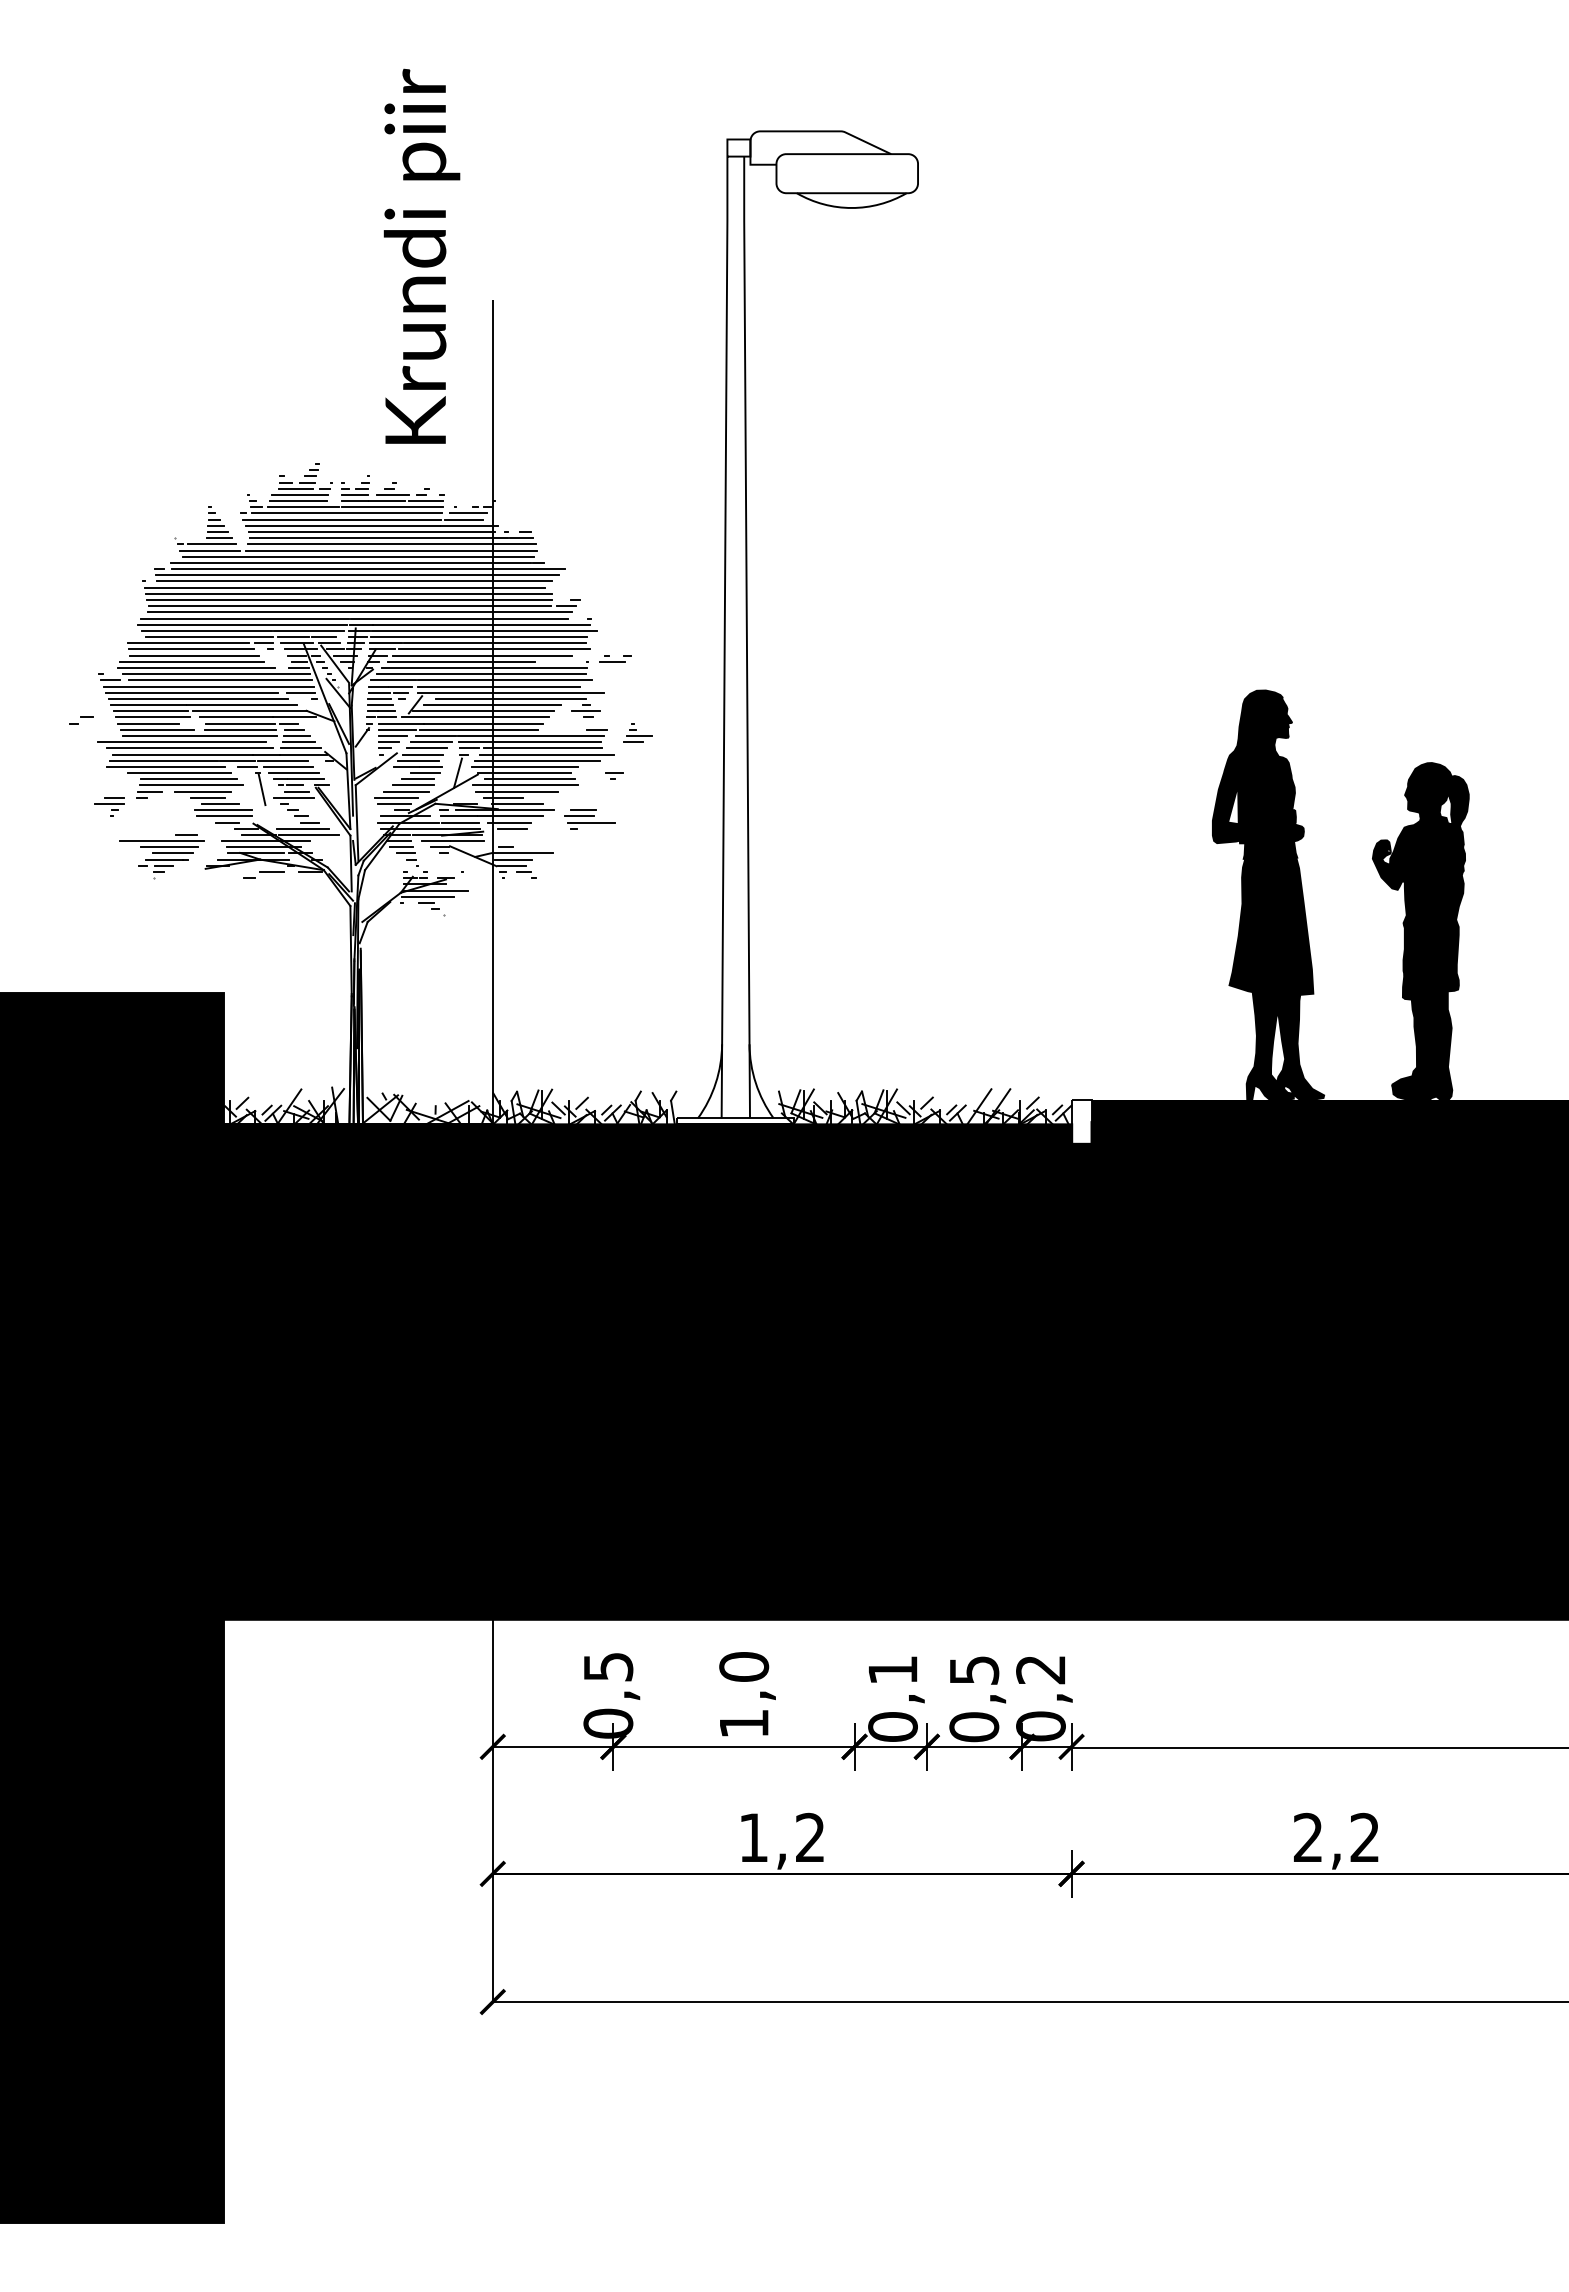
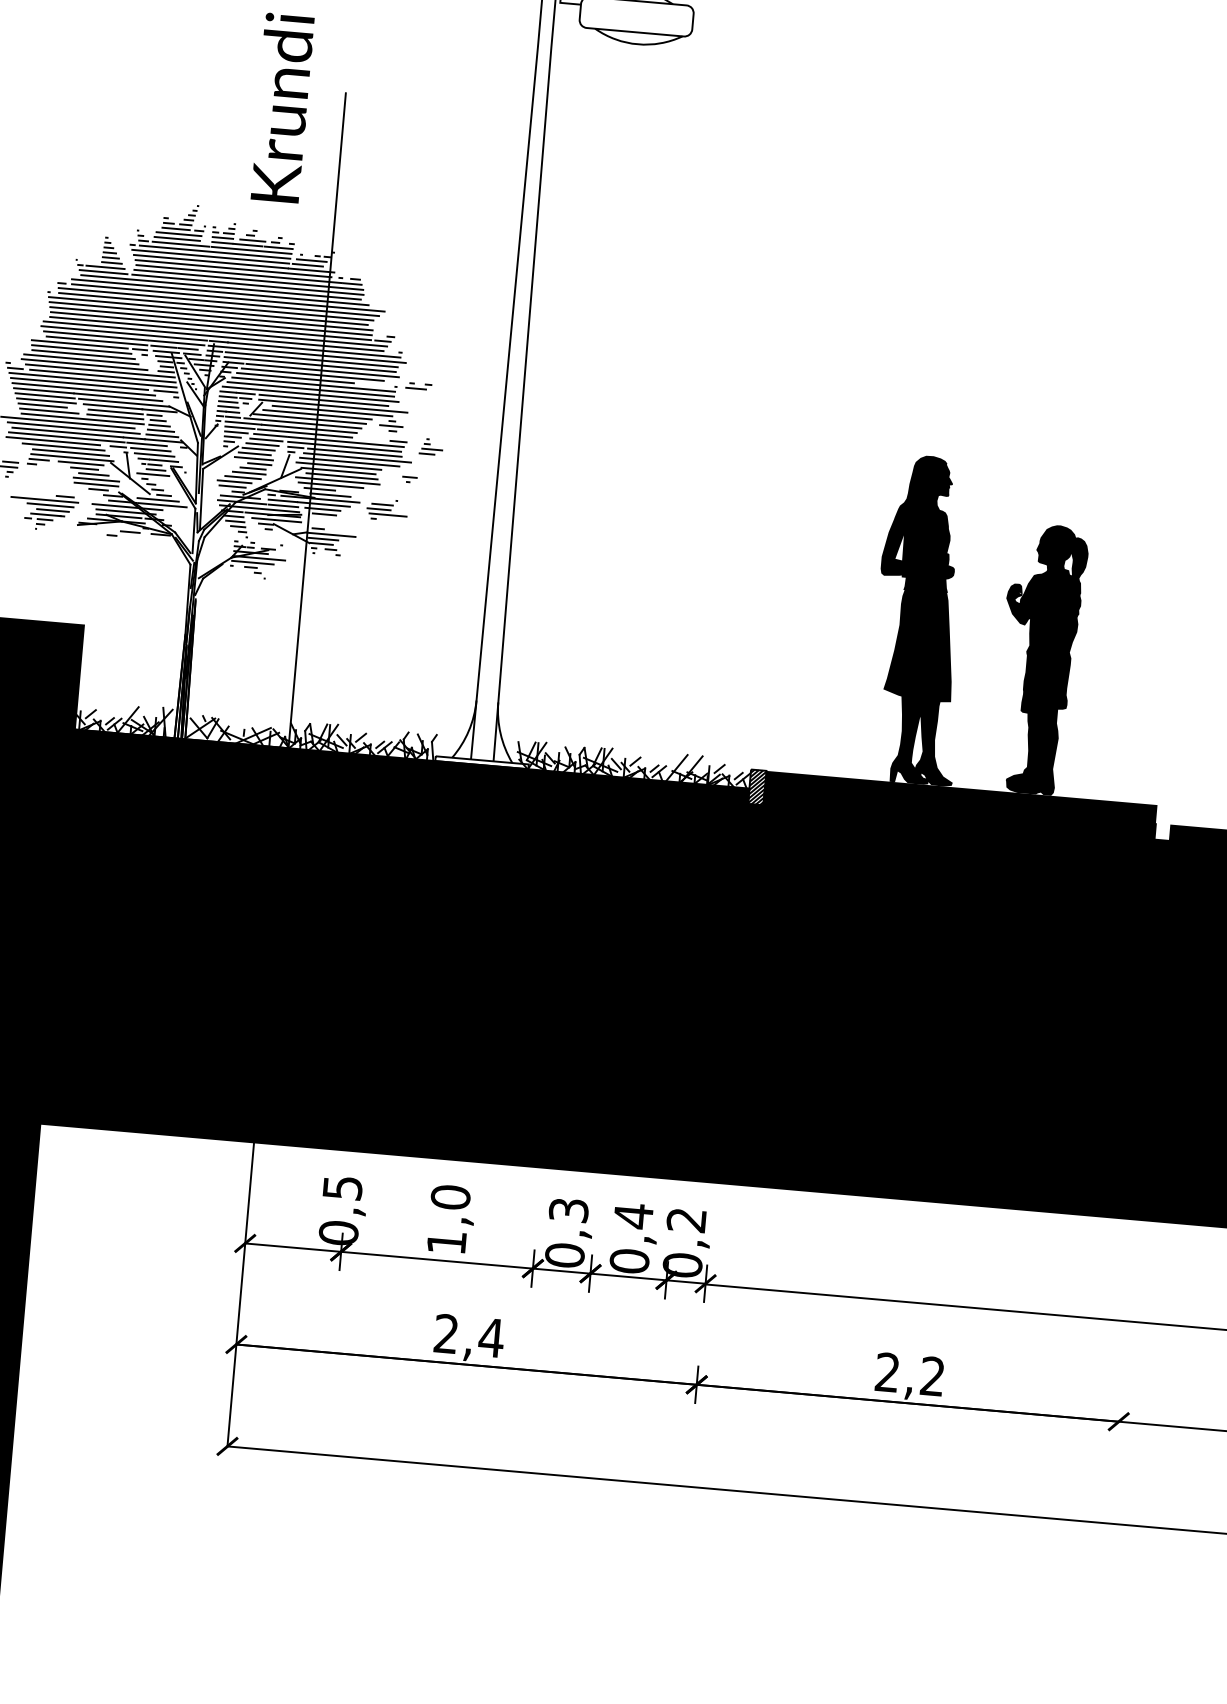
line: (265, 804) -> (129, 478), added
hatch: (1081, 1121) -> (757, 786), added
text: (892, 1670) -> (568, 1210), 0,1 -> 0,3
text: (974, 1670) -> (633, 1216), 0,5 -> 0,4
text: (782, 1836) -> (469, 1334), 1,2 -> 2,4

